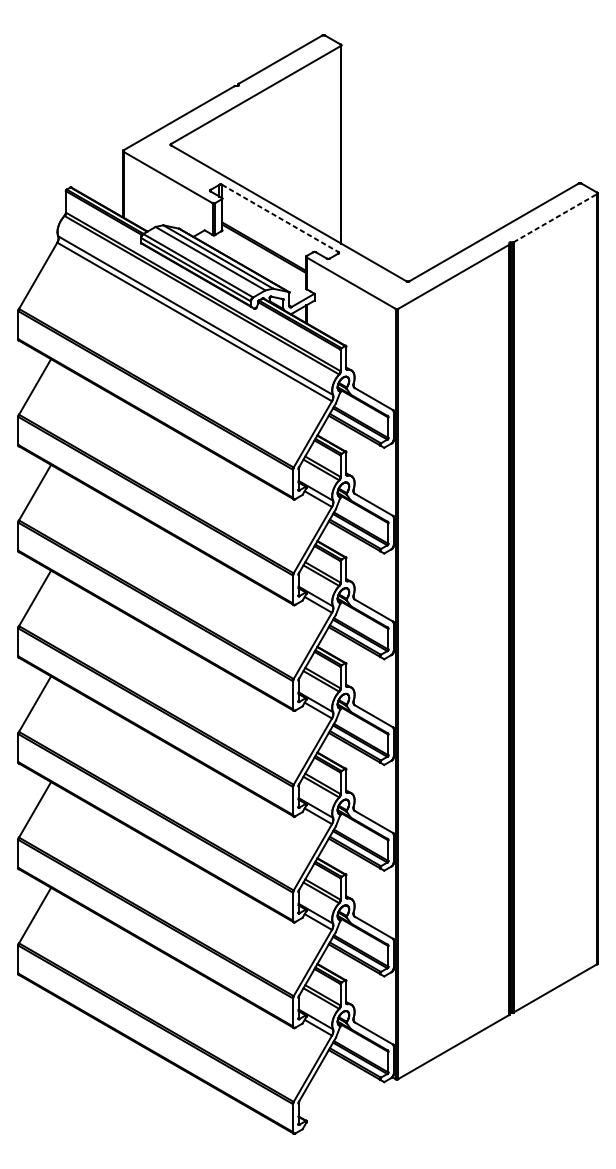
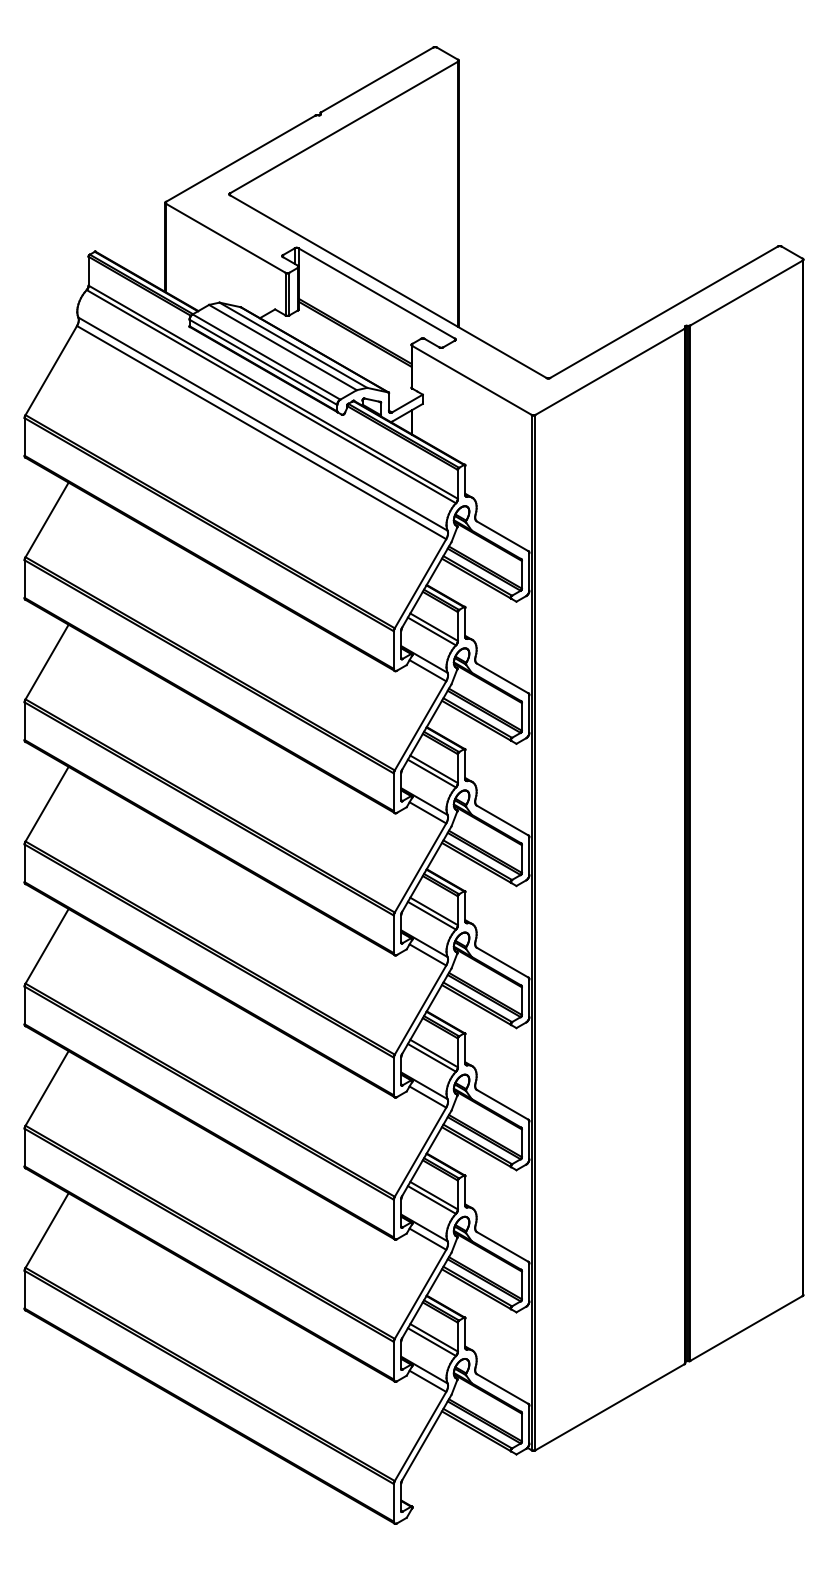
line: (280, 218) -> (377, 293), dashed -> solid
line: (555, 218) -> (746, 293), dashed -> solid

